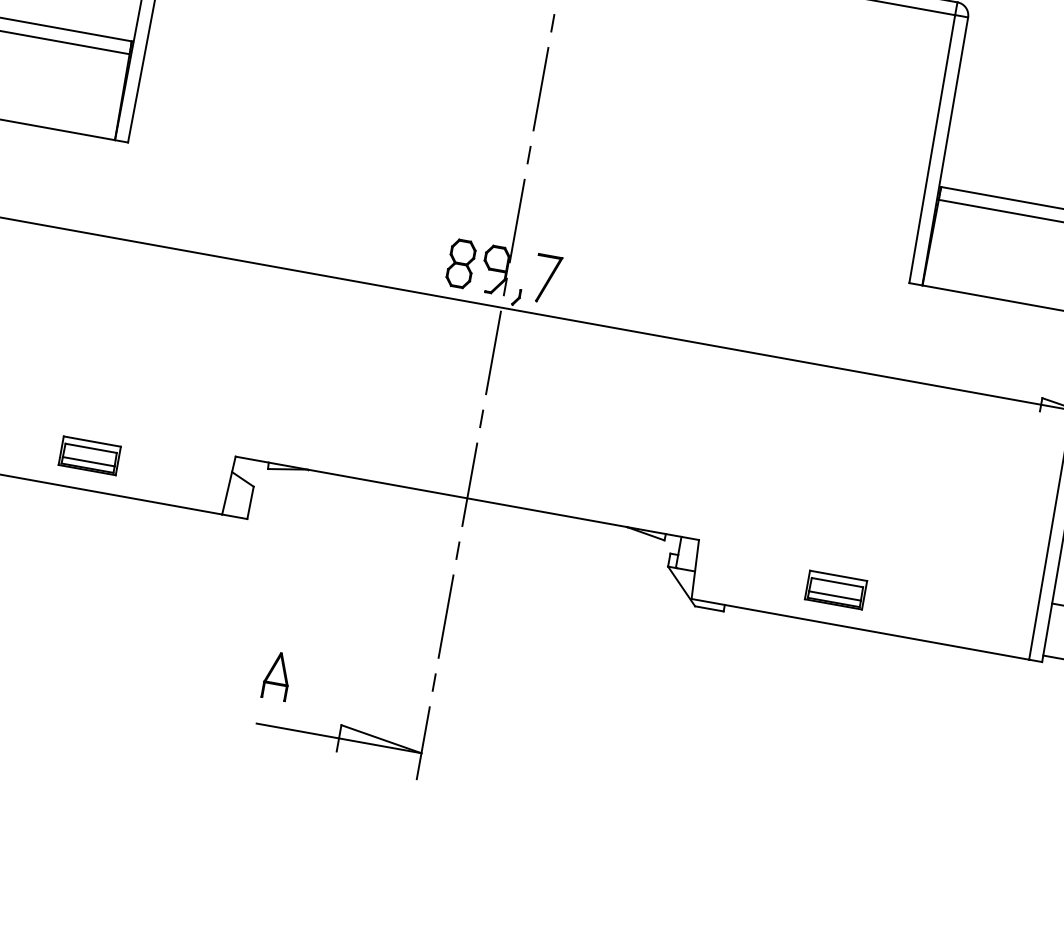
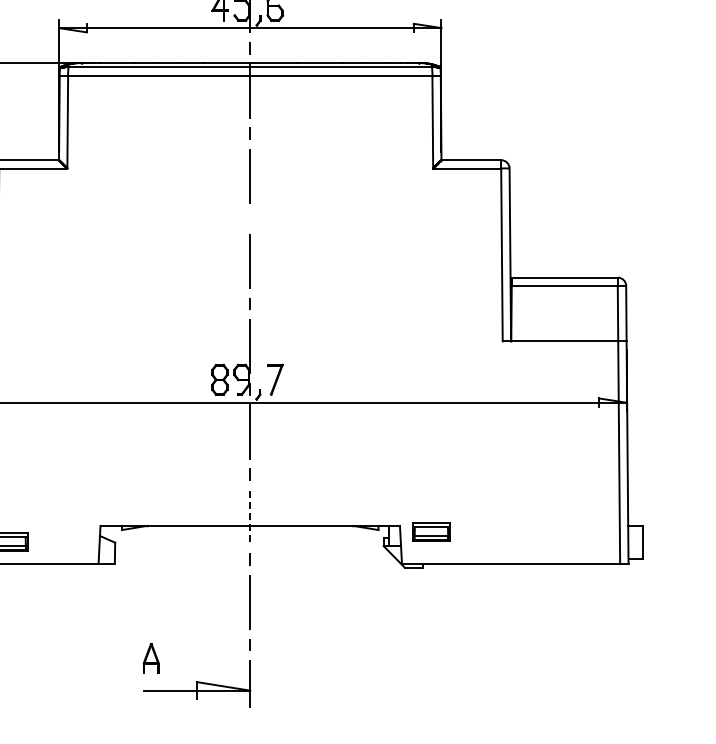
line: (551, 22) -> (249, 218), removed
line: (470, 485) -> (250, 517), solid -> dashed
part: (836, 589) -> (431, 531), moved

